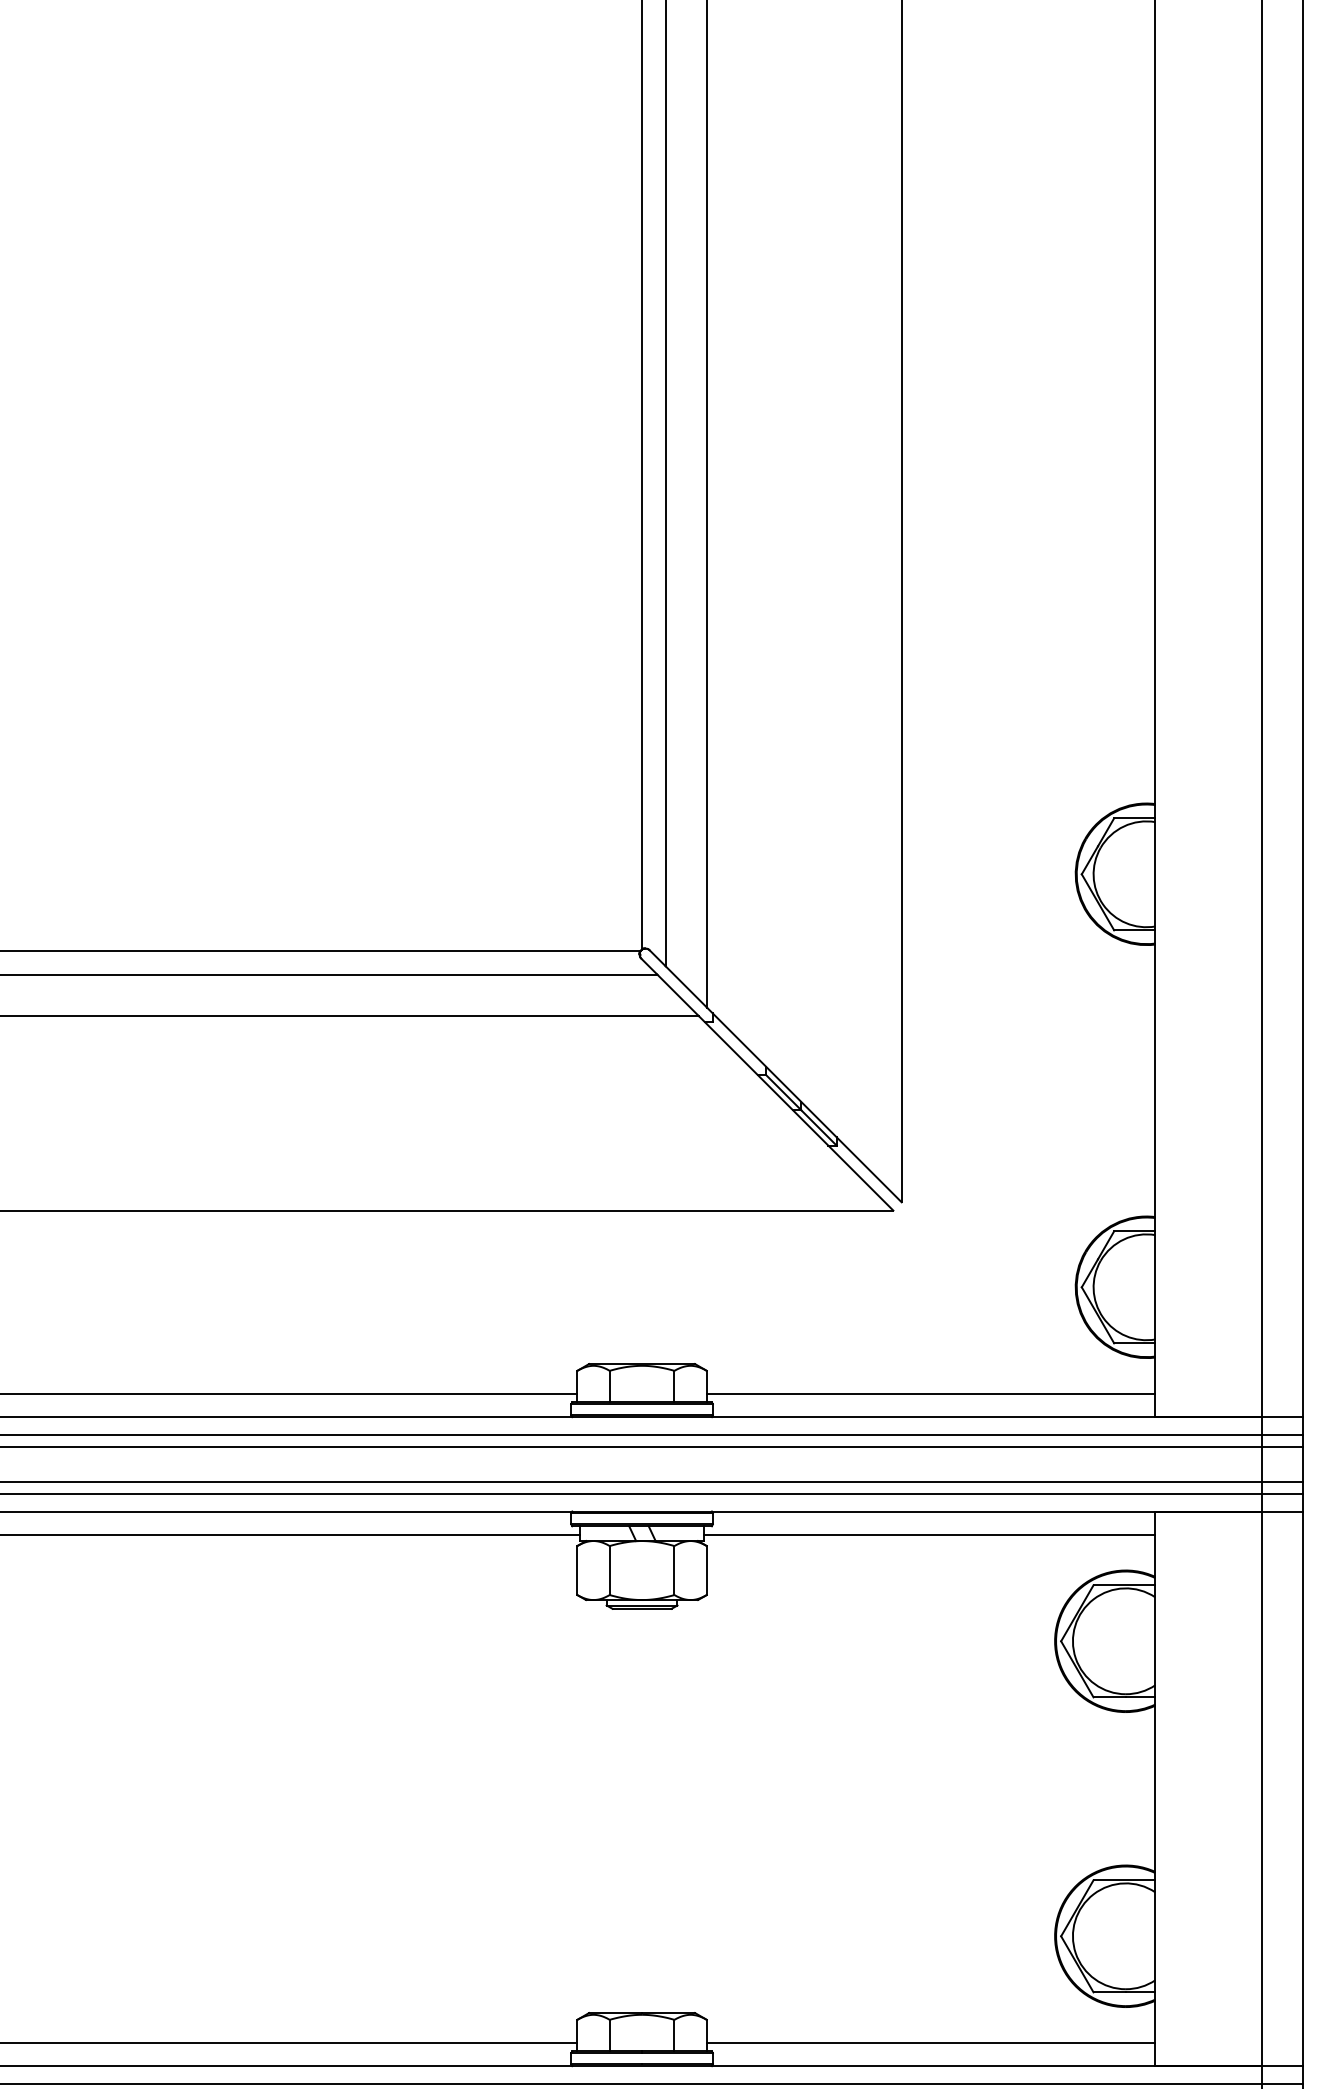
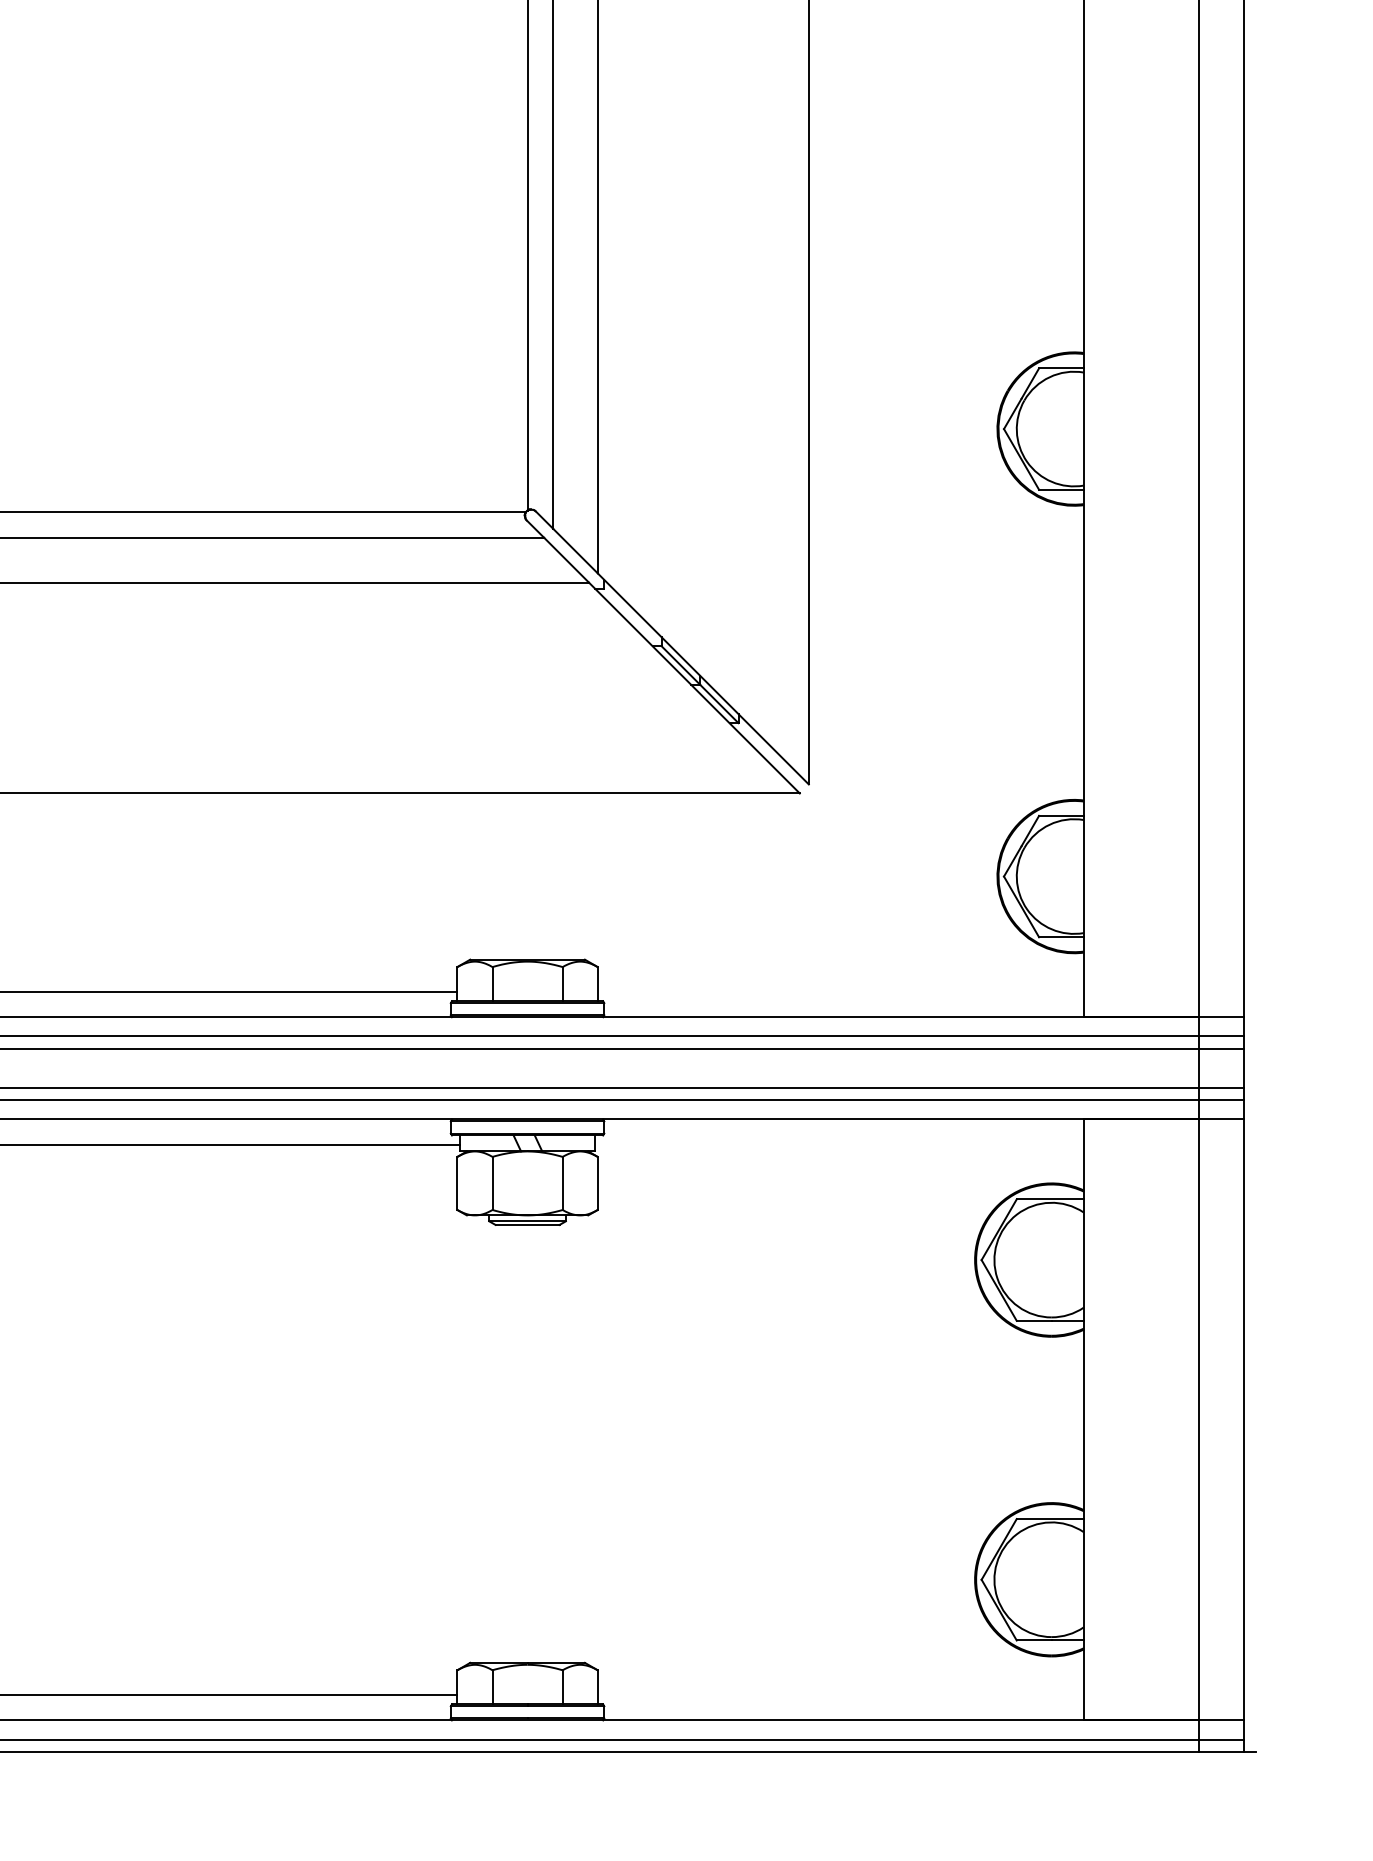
line: (930, 1393) -> (840, 991), removed
line: (929, 1535) -> (838, 1145), removed
line: (930, 2042) -> (840, 1694), removed

